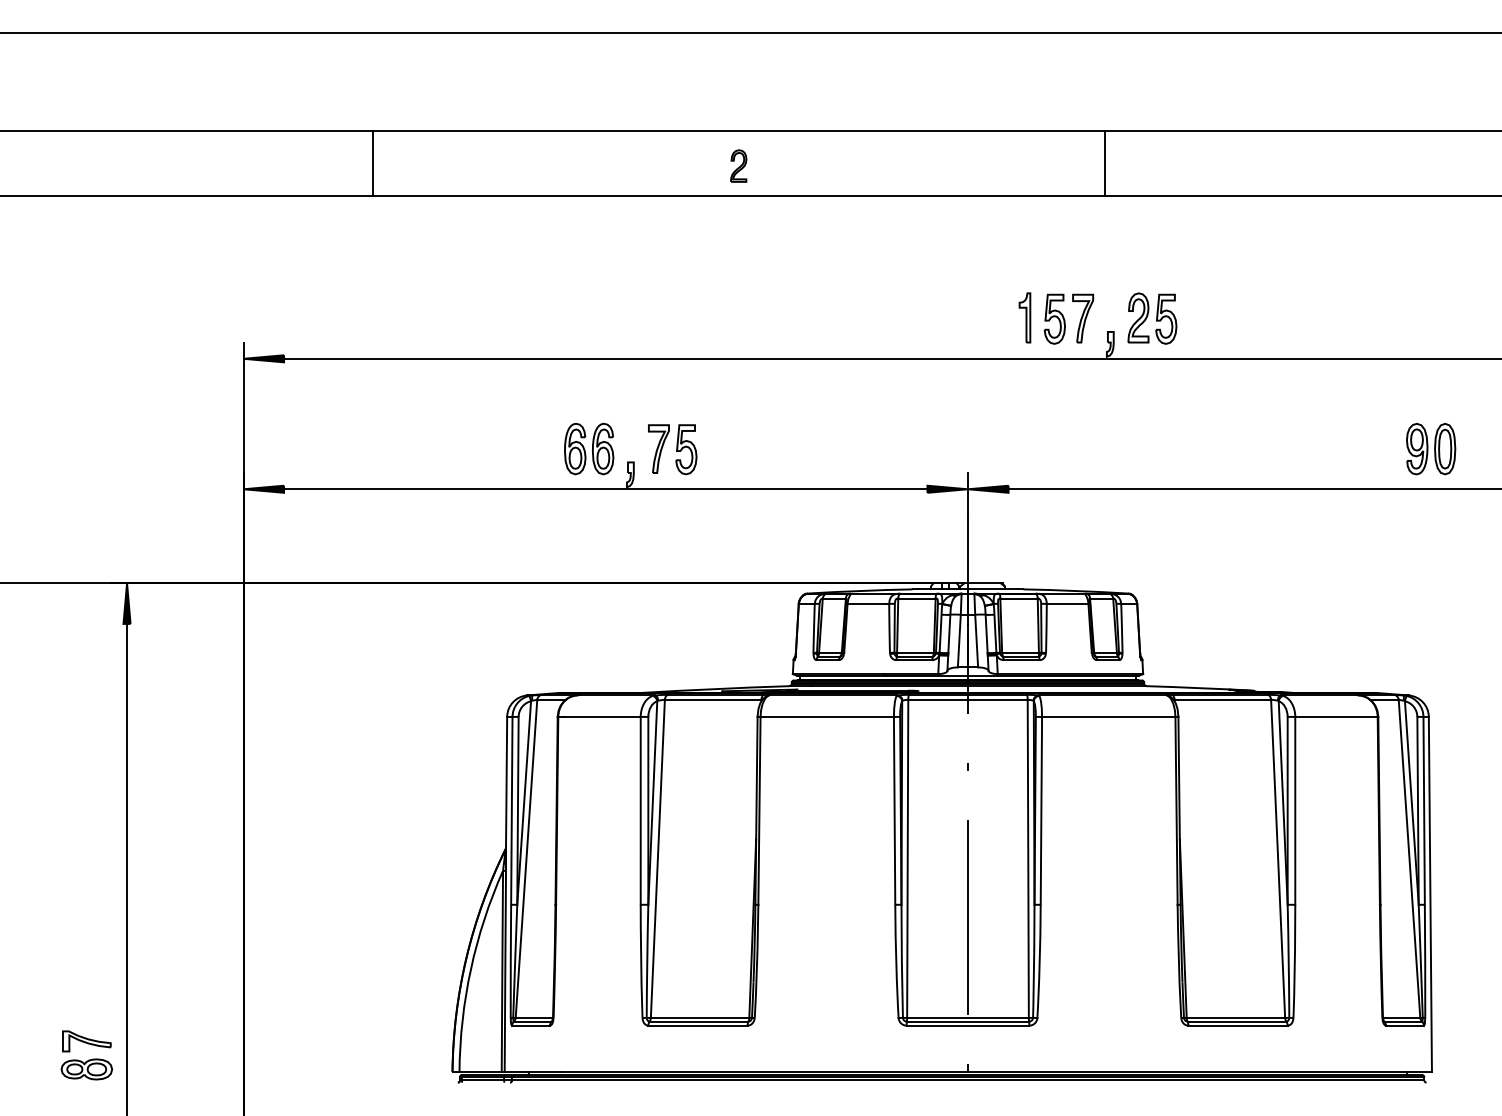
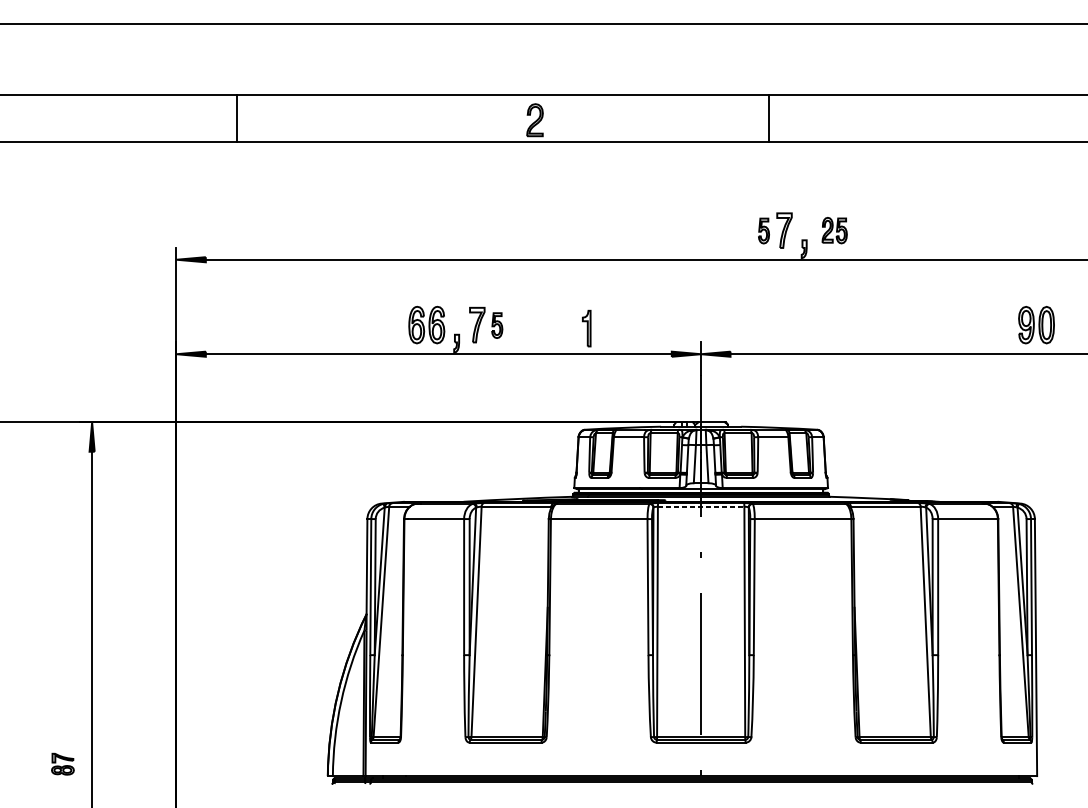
line: (372, 163) -> (236, 118), moved
line: (1105, 163) -> (769, 118), moved
part: (738, 165) -> (534, 119), size x1.4
part: (1024, 317) -> (586, 328), moved
part: (1054, 318) -> (763, 230), size x0.7
part: (1152, 318) -> (834, 230), size x0.7
part: (686, 449) -> (497, 325), size x0.7
line: (968, 699) -> (701, 506), solid -> dashed
part: (86, 1055) -> (62, 764), size x0.6

